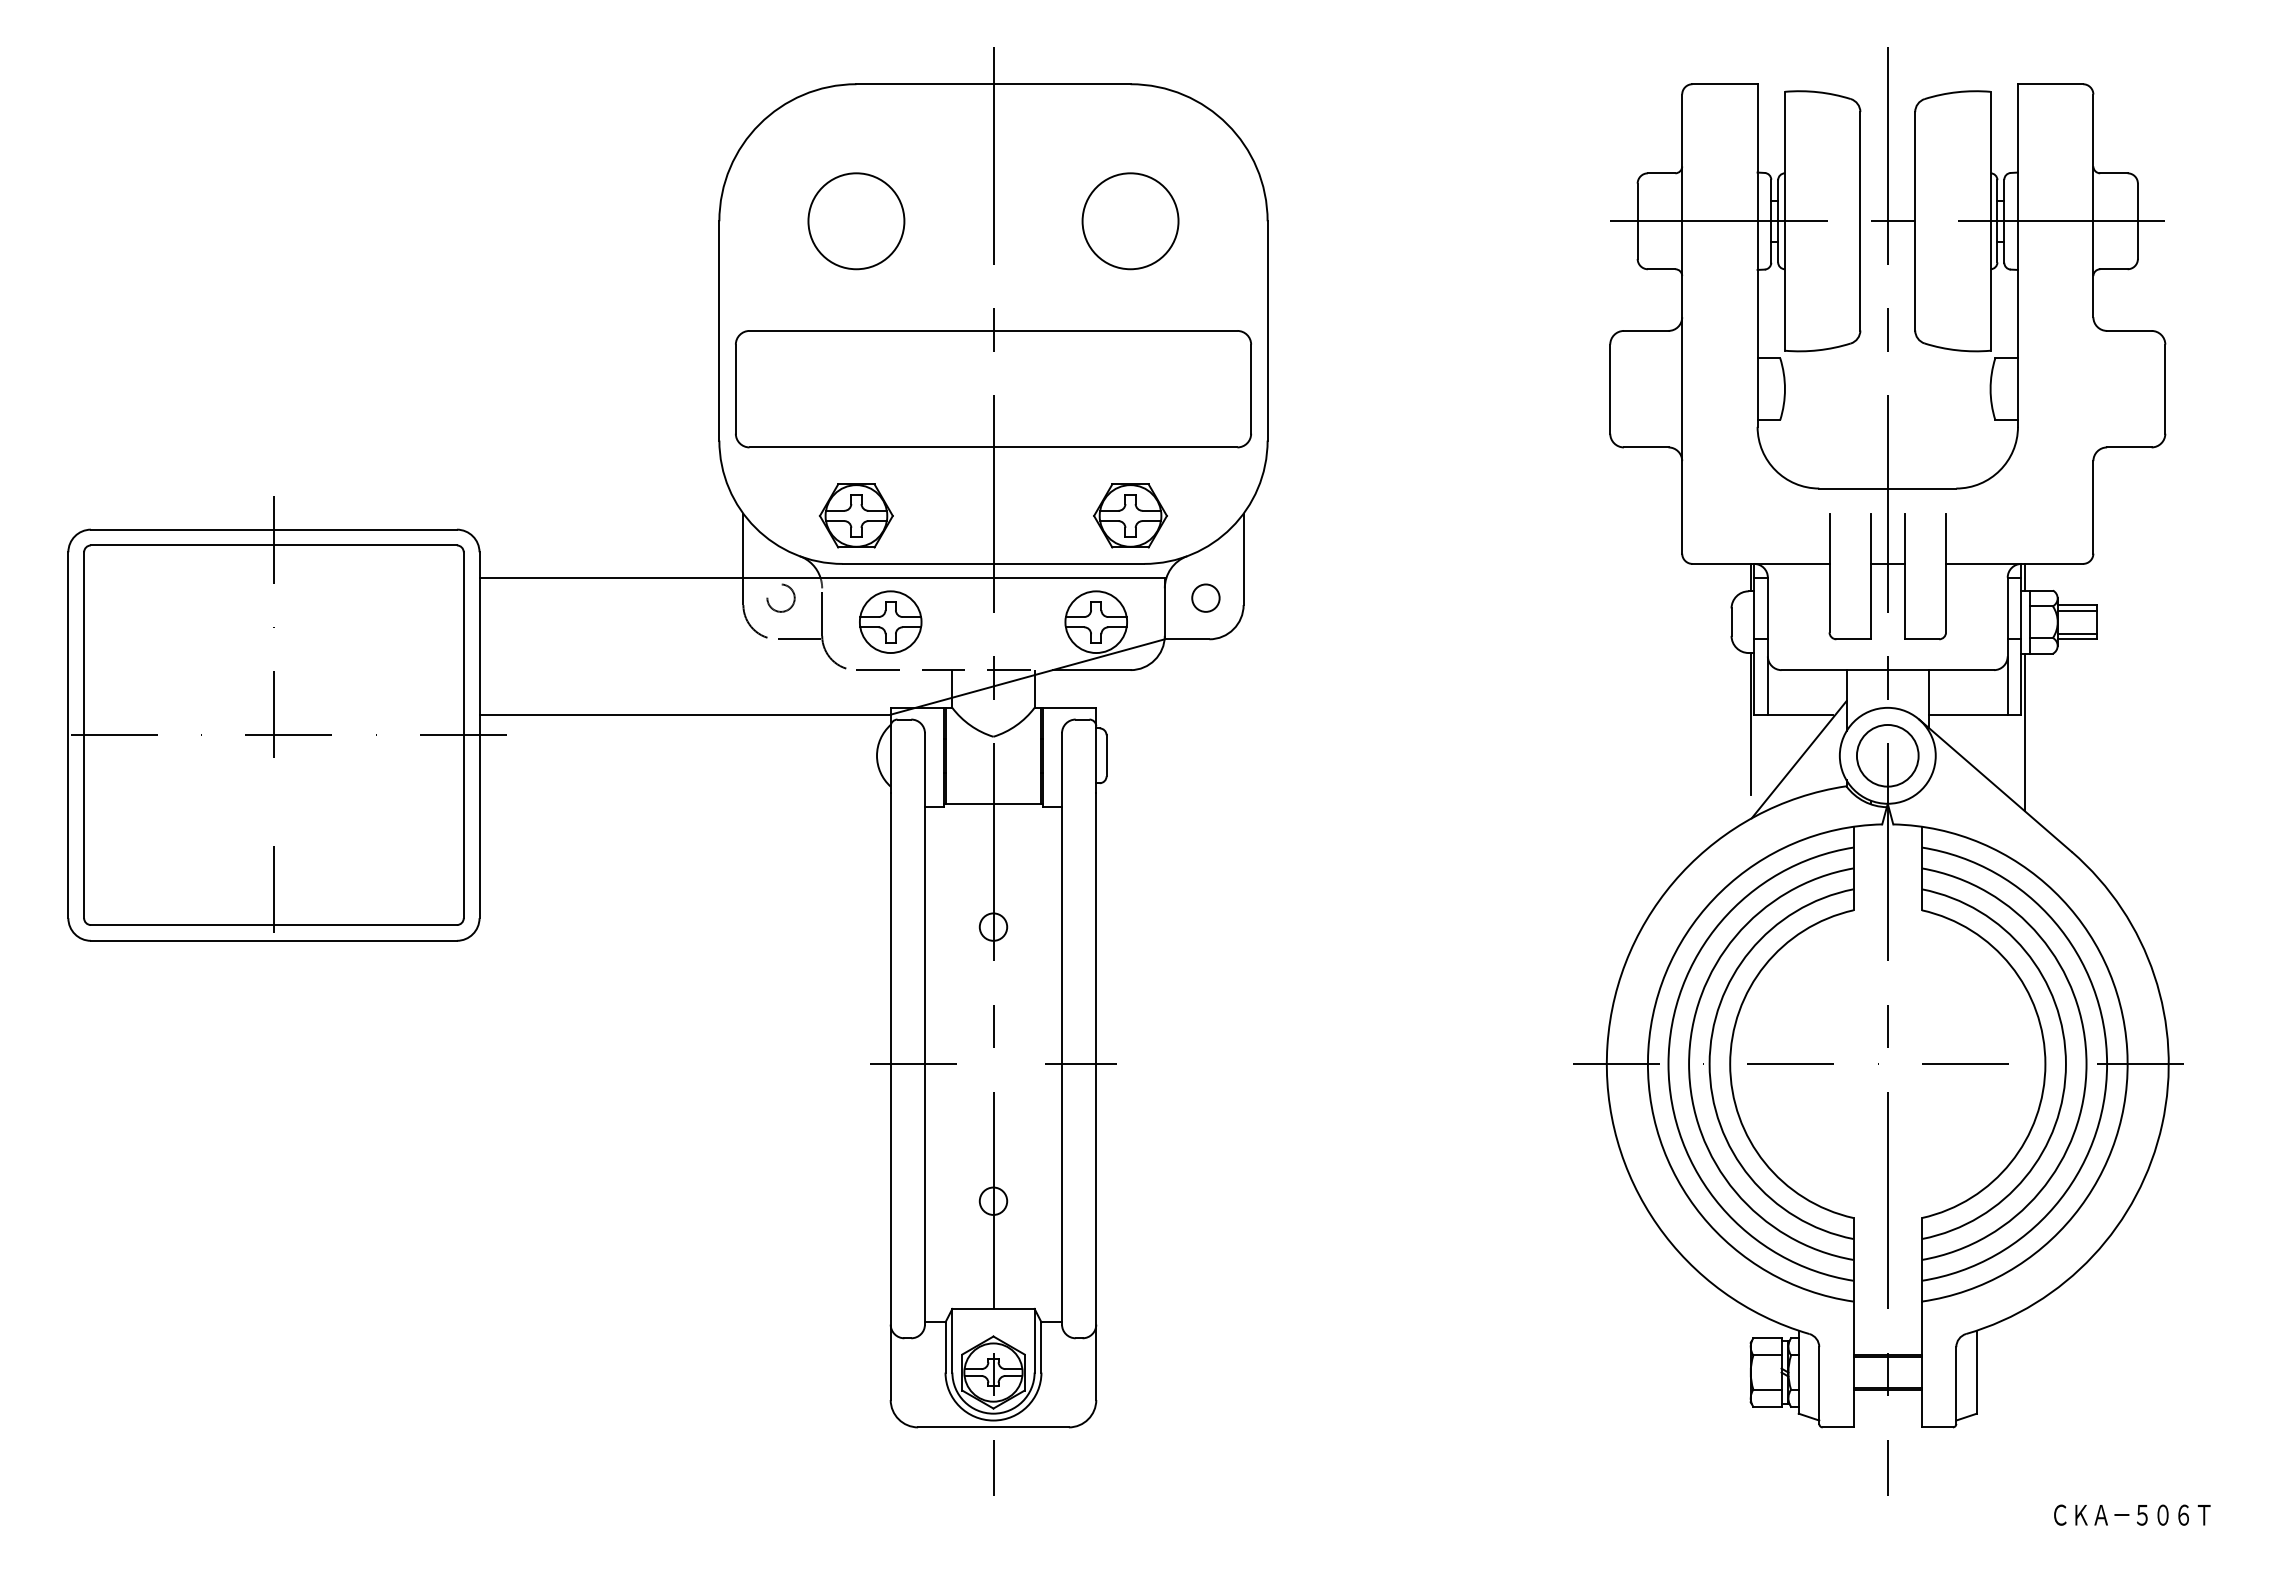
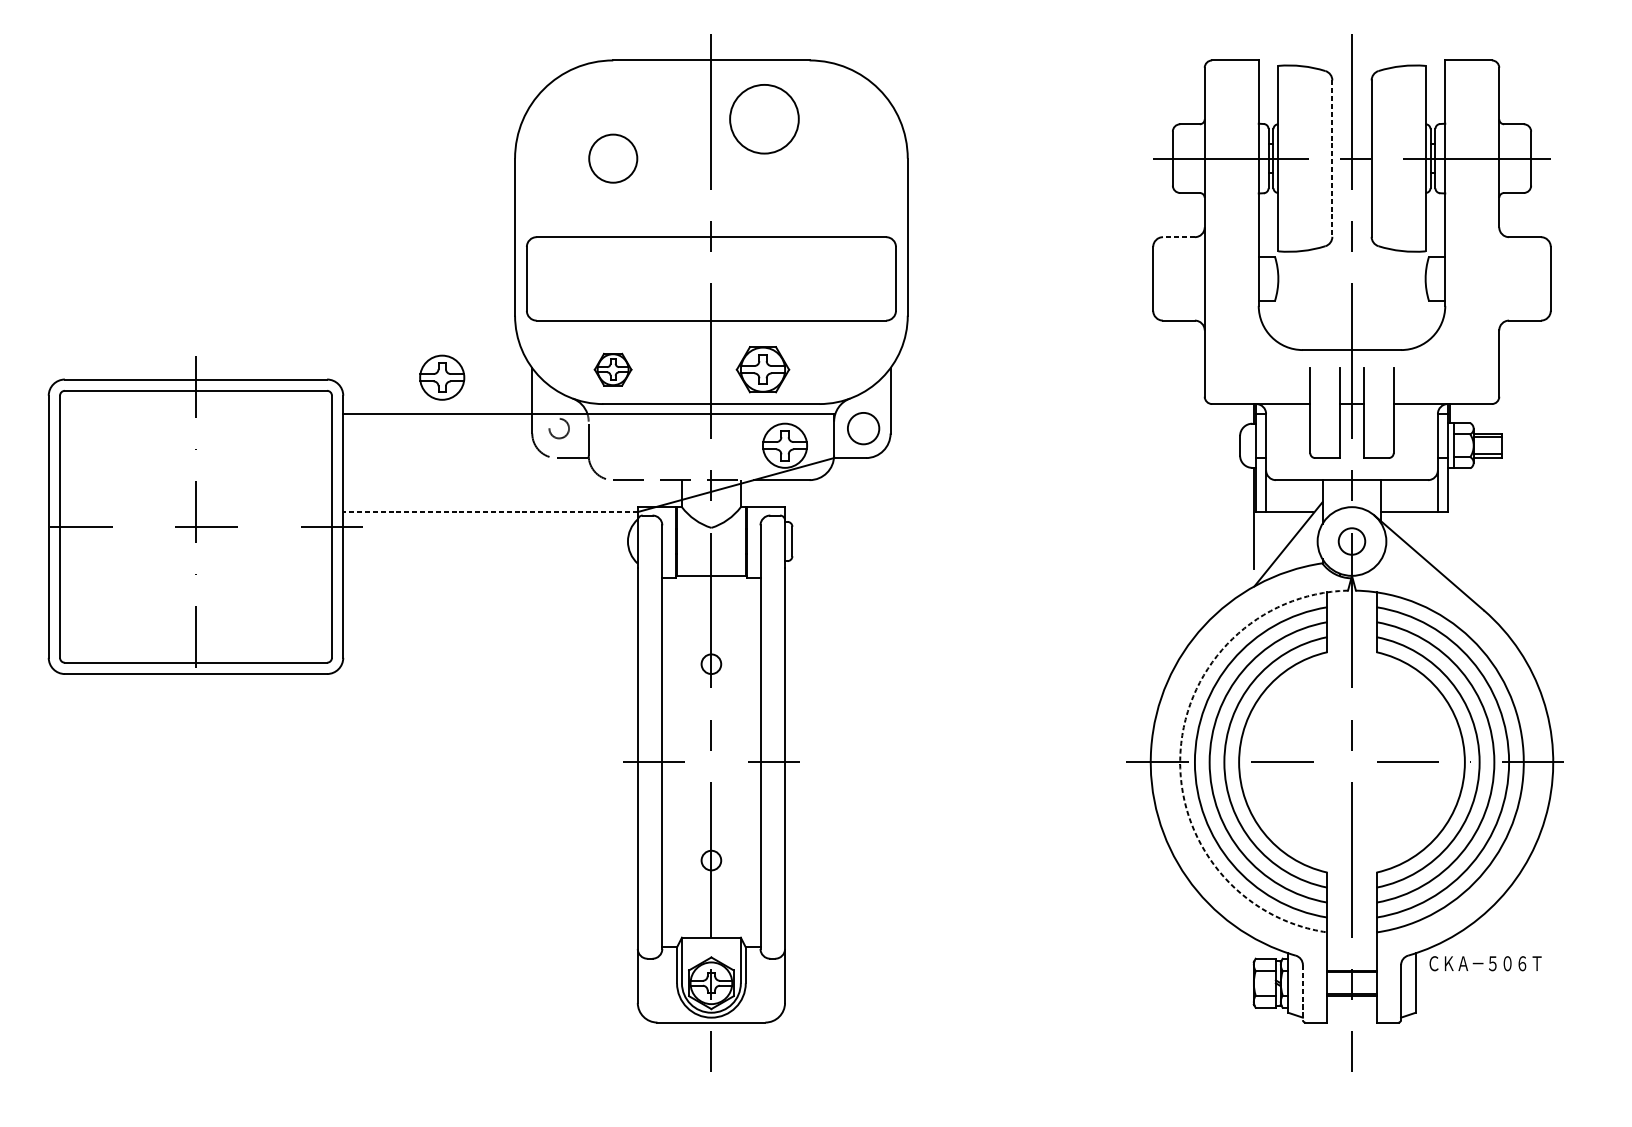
circle: (856, 221) -> (613, 158), size x0.7
circle: (1130, 221) -> (764, 119), moved
line: (1860, 222) -> (1332, 159), solid -> dashed
line: (1645, 330) -> (1178, 236), solid -> dashed
part: (855, 515) -> (612, 369), size x0.7
part: (1130, 515) -> (762, 369), moved
circle: (1205, 597) -> (863, 428), size x1.6
part: (890, 621) -> (442, 377), moved
line: (685, 714) -> (490, 511), solid -> dashed
line: (2024, 732) -> (1449, 524), removed
circle: (1887, 755) -> (1351, 541), size x0.6
arc: (1648, 1049) -> (1180, 751), solid -> dashed
line: (1819, 1386) -> (1303, 993), solid -> dashed
text: (2132, 1514) -> (1485, 963), moved

